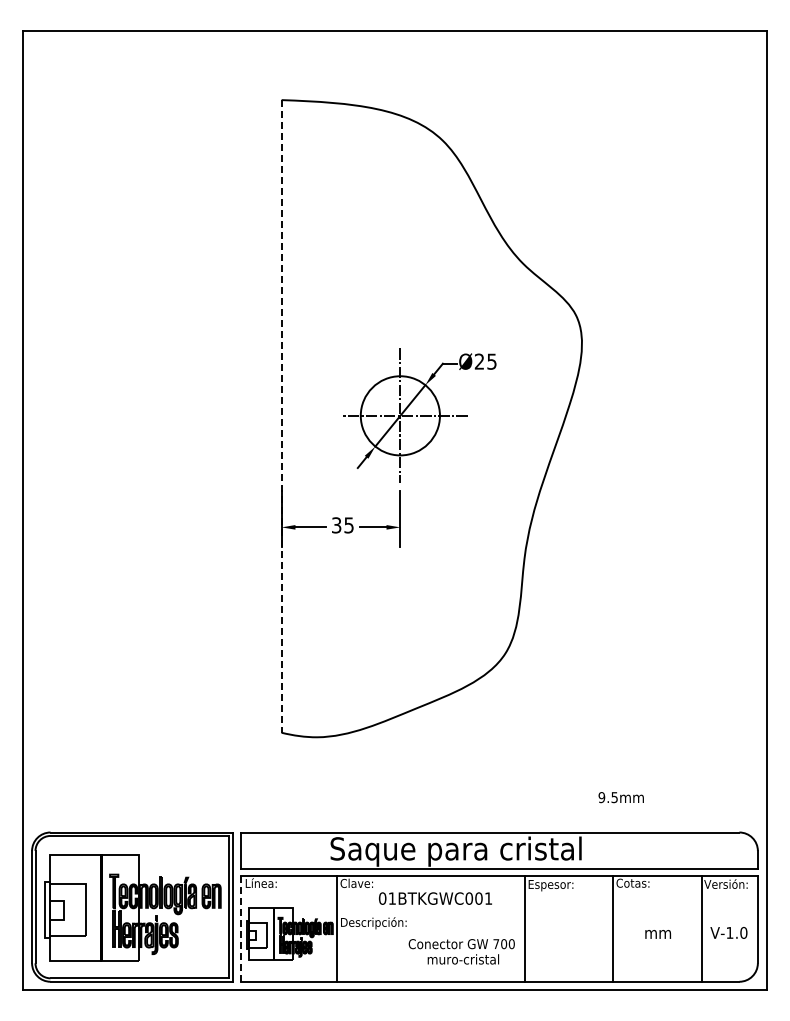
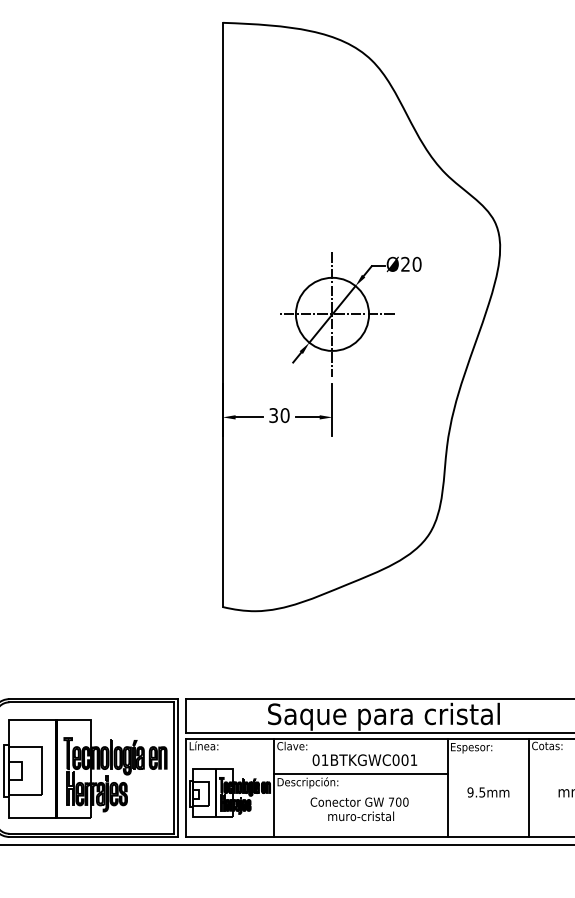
text: (491, 361) -> (416, 264), Ø25 -> Ø20
line: (281, 416) -> (222, 314), dashed -> solid
text: (348, 525) -> (284, 415), 35 -> 30
text: (620, 797) -> (487, 792), moved
line: (431, 913) -> (361, 773), added
line: (241, 928) -> (185, 787), dashed -> solid
text: (461, 951) -> (359, 809), moved

